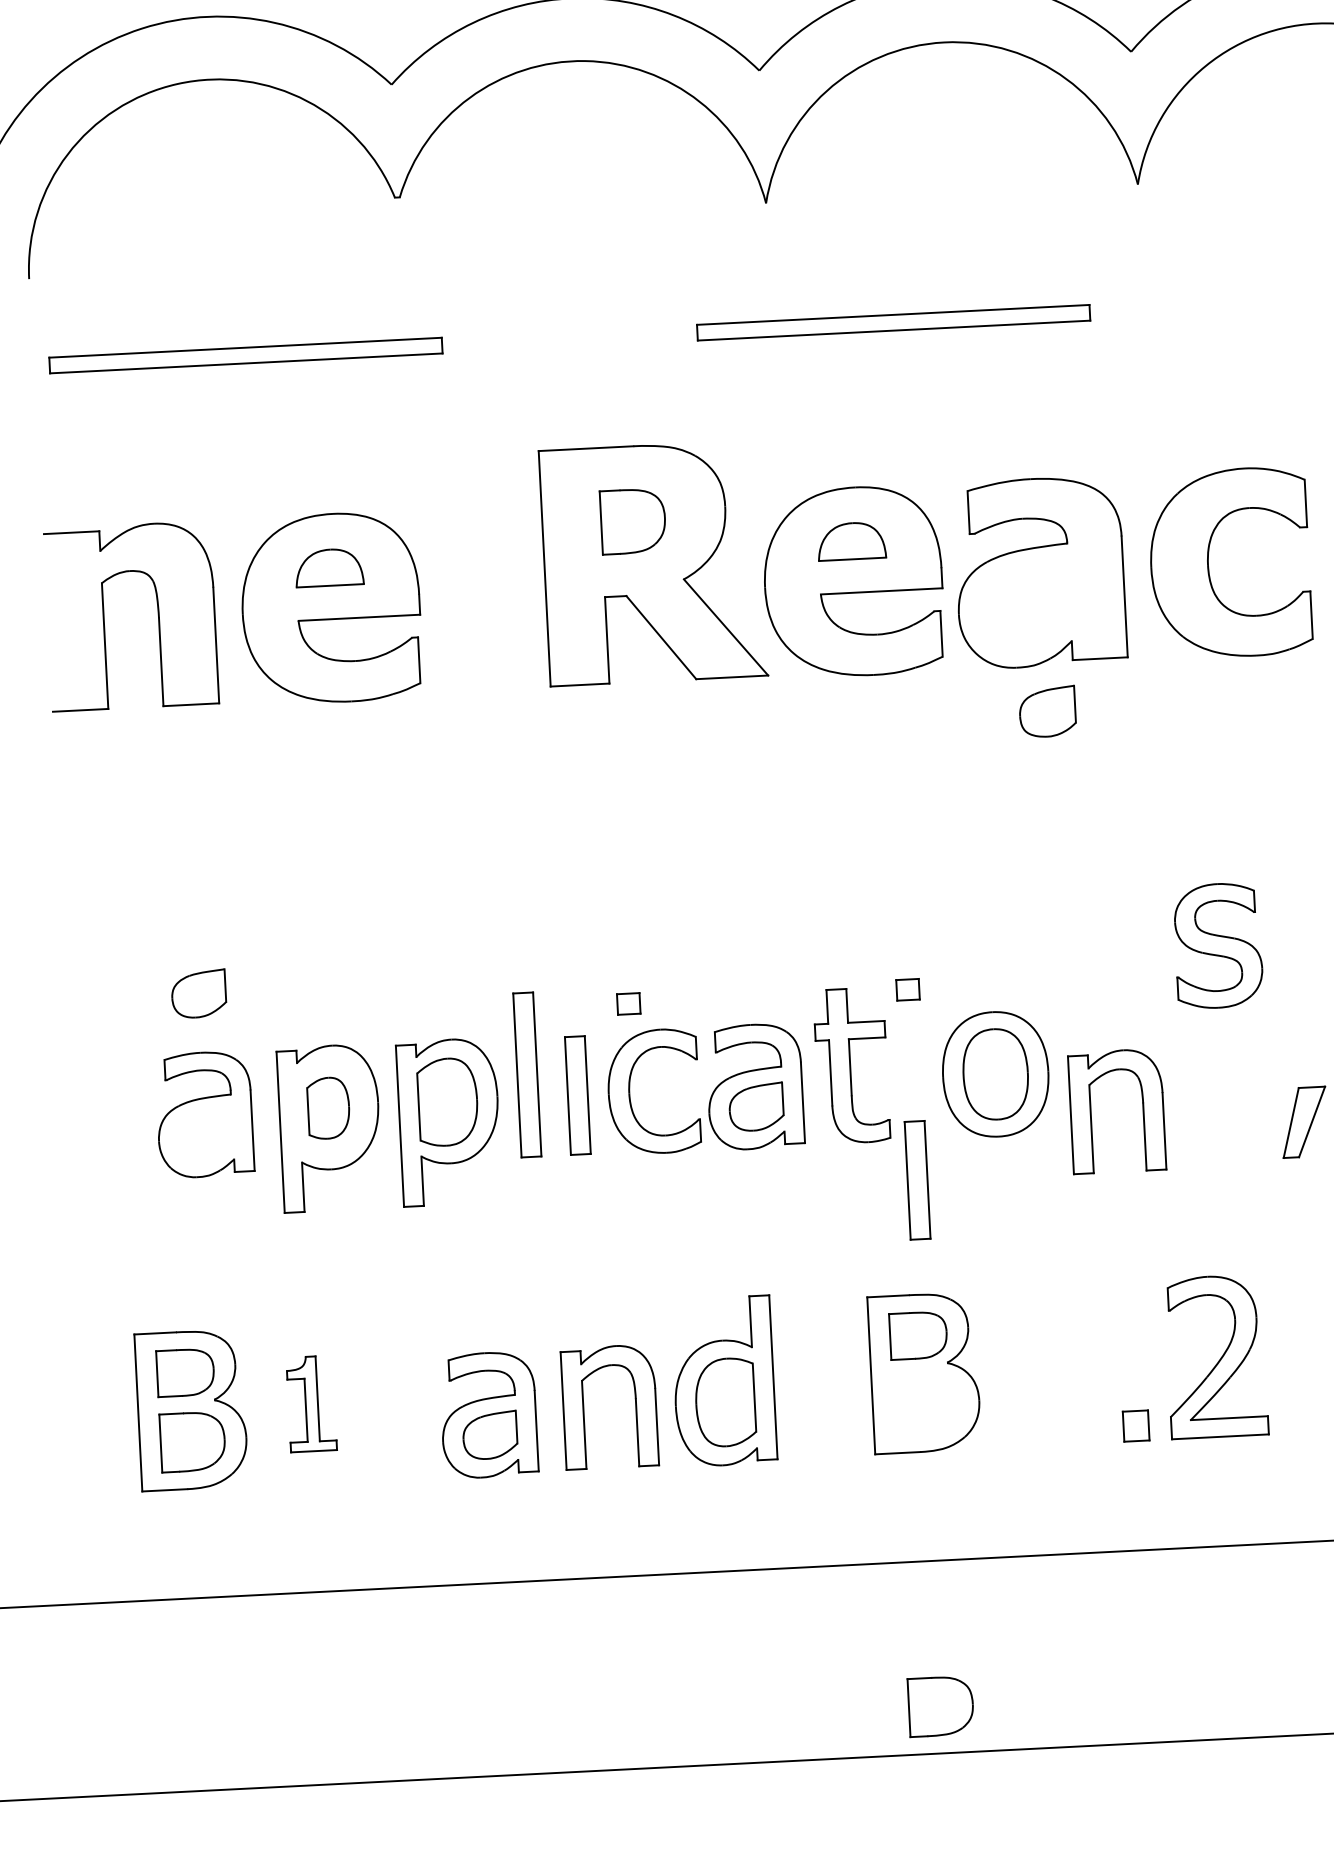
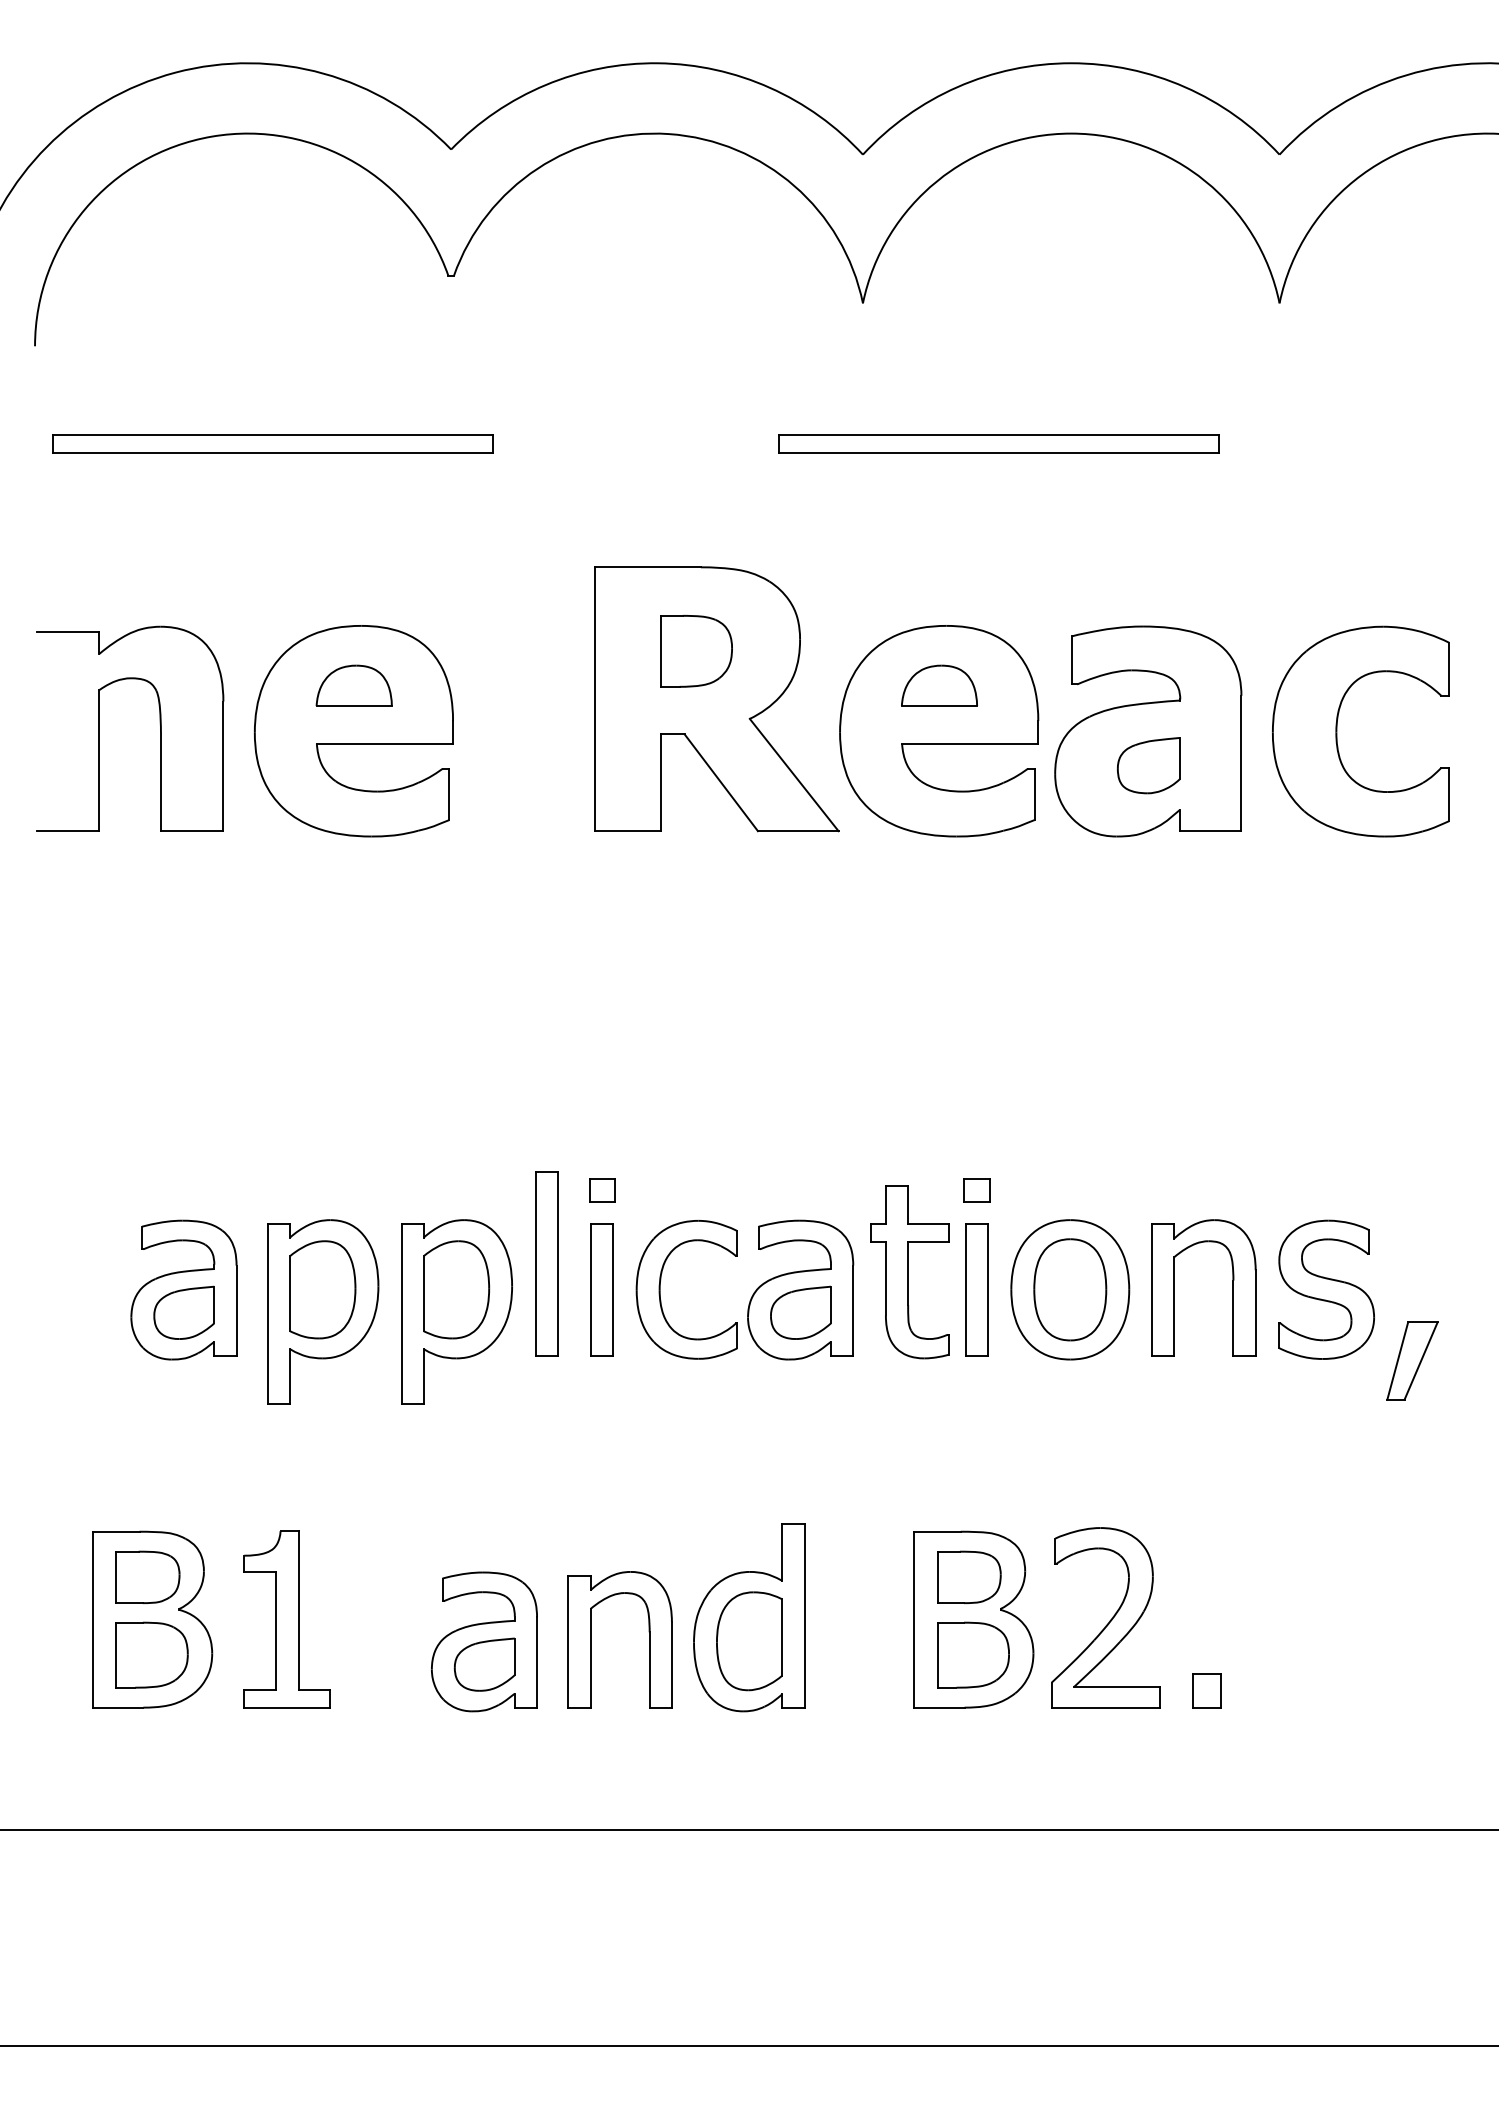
part: (1047, 711) -> (1148, 765), moved
part: (1218, 945) -> (1326, 1289), moved
part: (198, 993) -> (183, 1312), moved
part: (629, 1004) -> (602, 1190), moved
part: (328, 1107) -> (322, 1289), size x1.43
part: (1090, 1112) -> (1174, 1287), moved
part: (917, 1180) -> (976, 1289), moved
part: (1216, 1356) -> (1105, 1617), moved
part: (311, 1404) -> (286, 1619), size x1.67
part: (941, 1705) -> (973, 1654), moved

